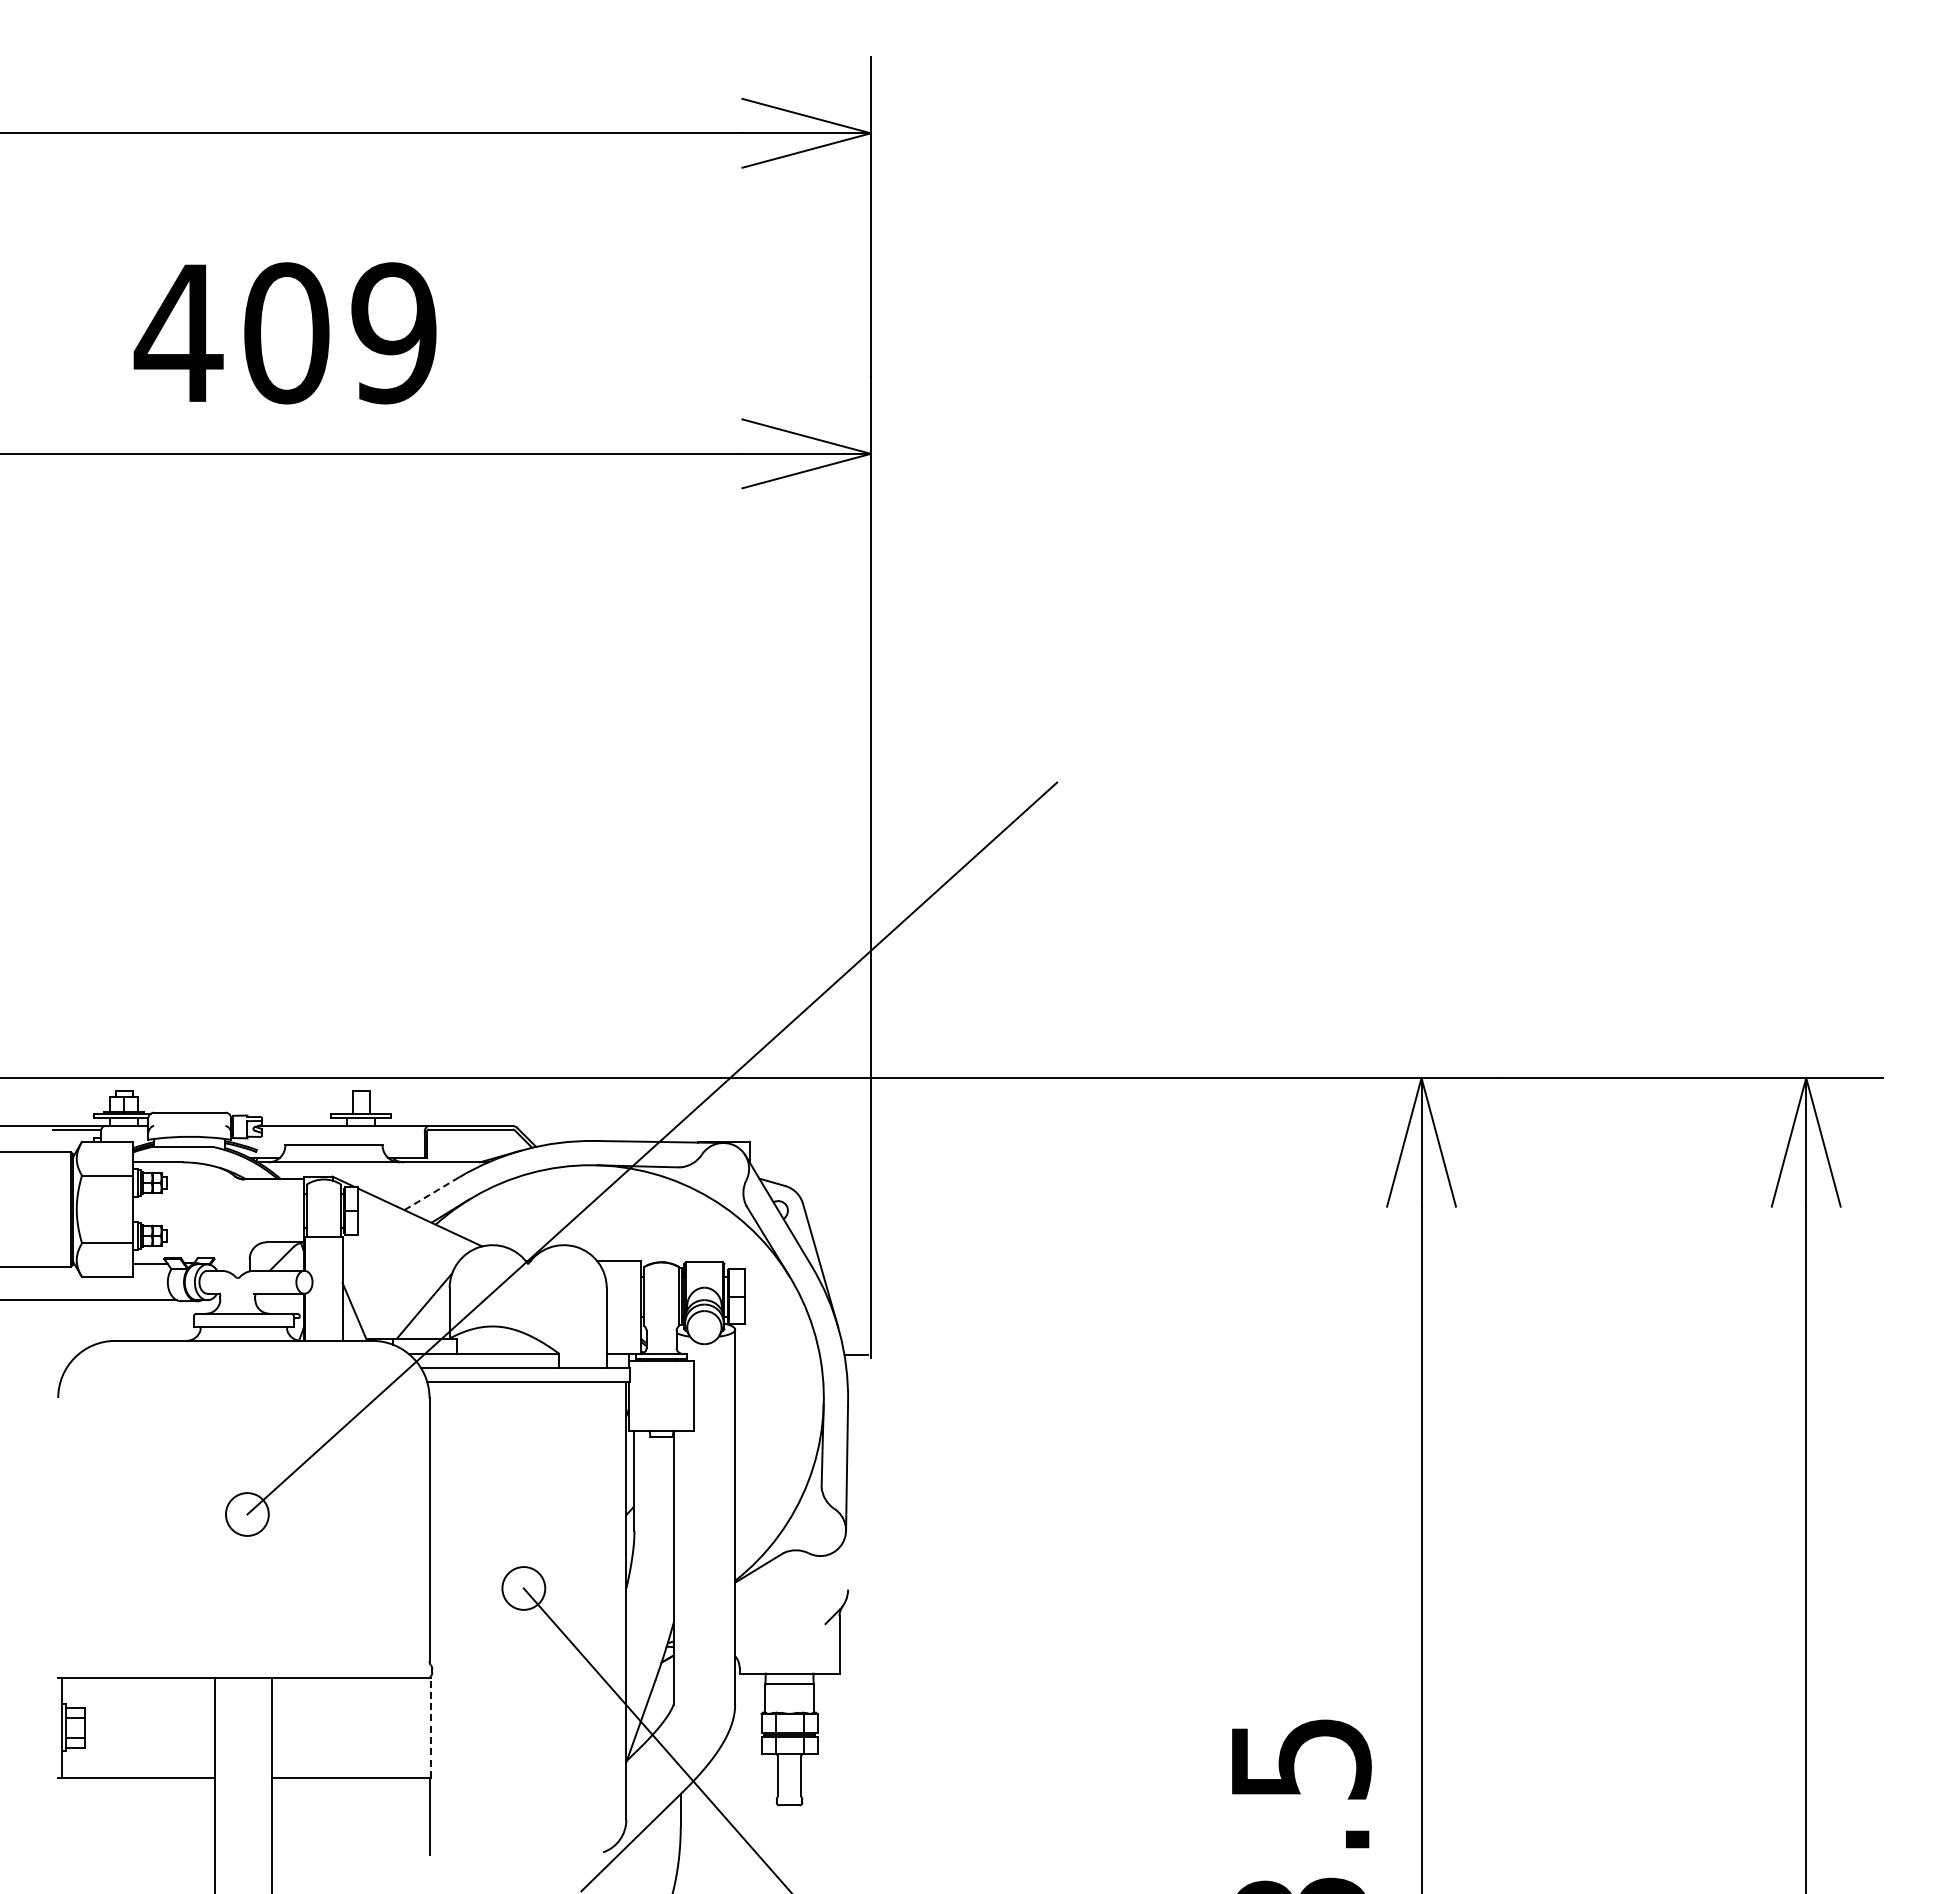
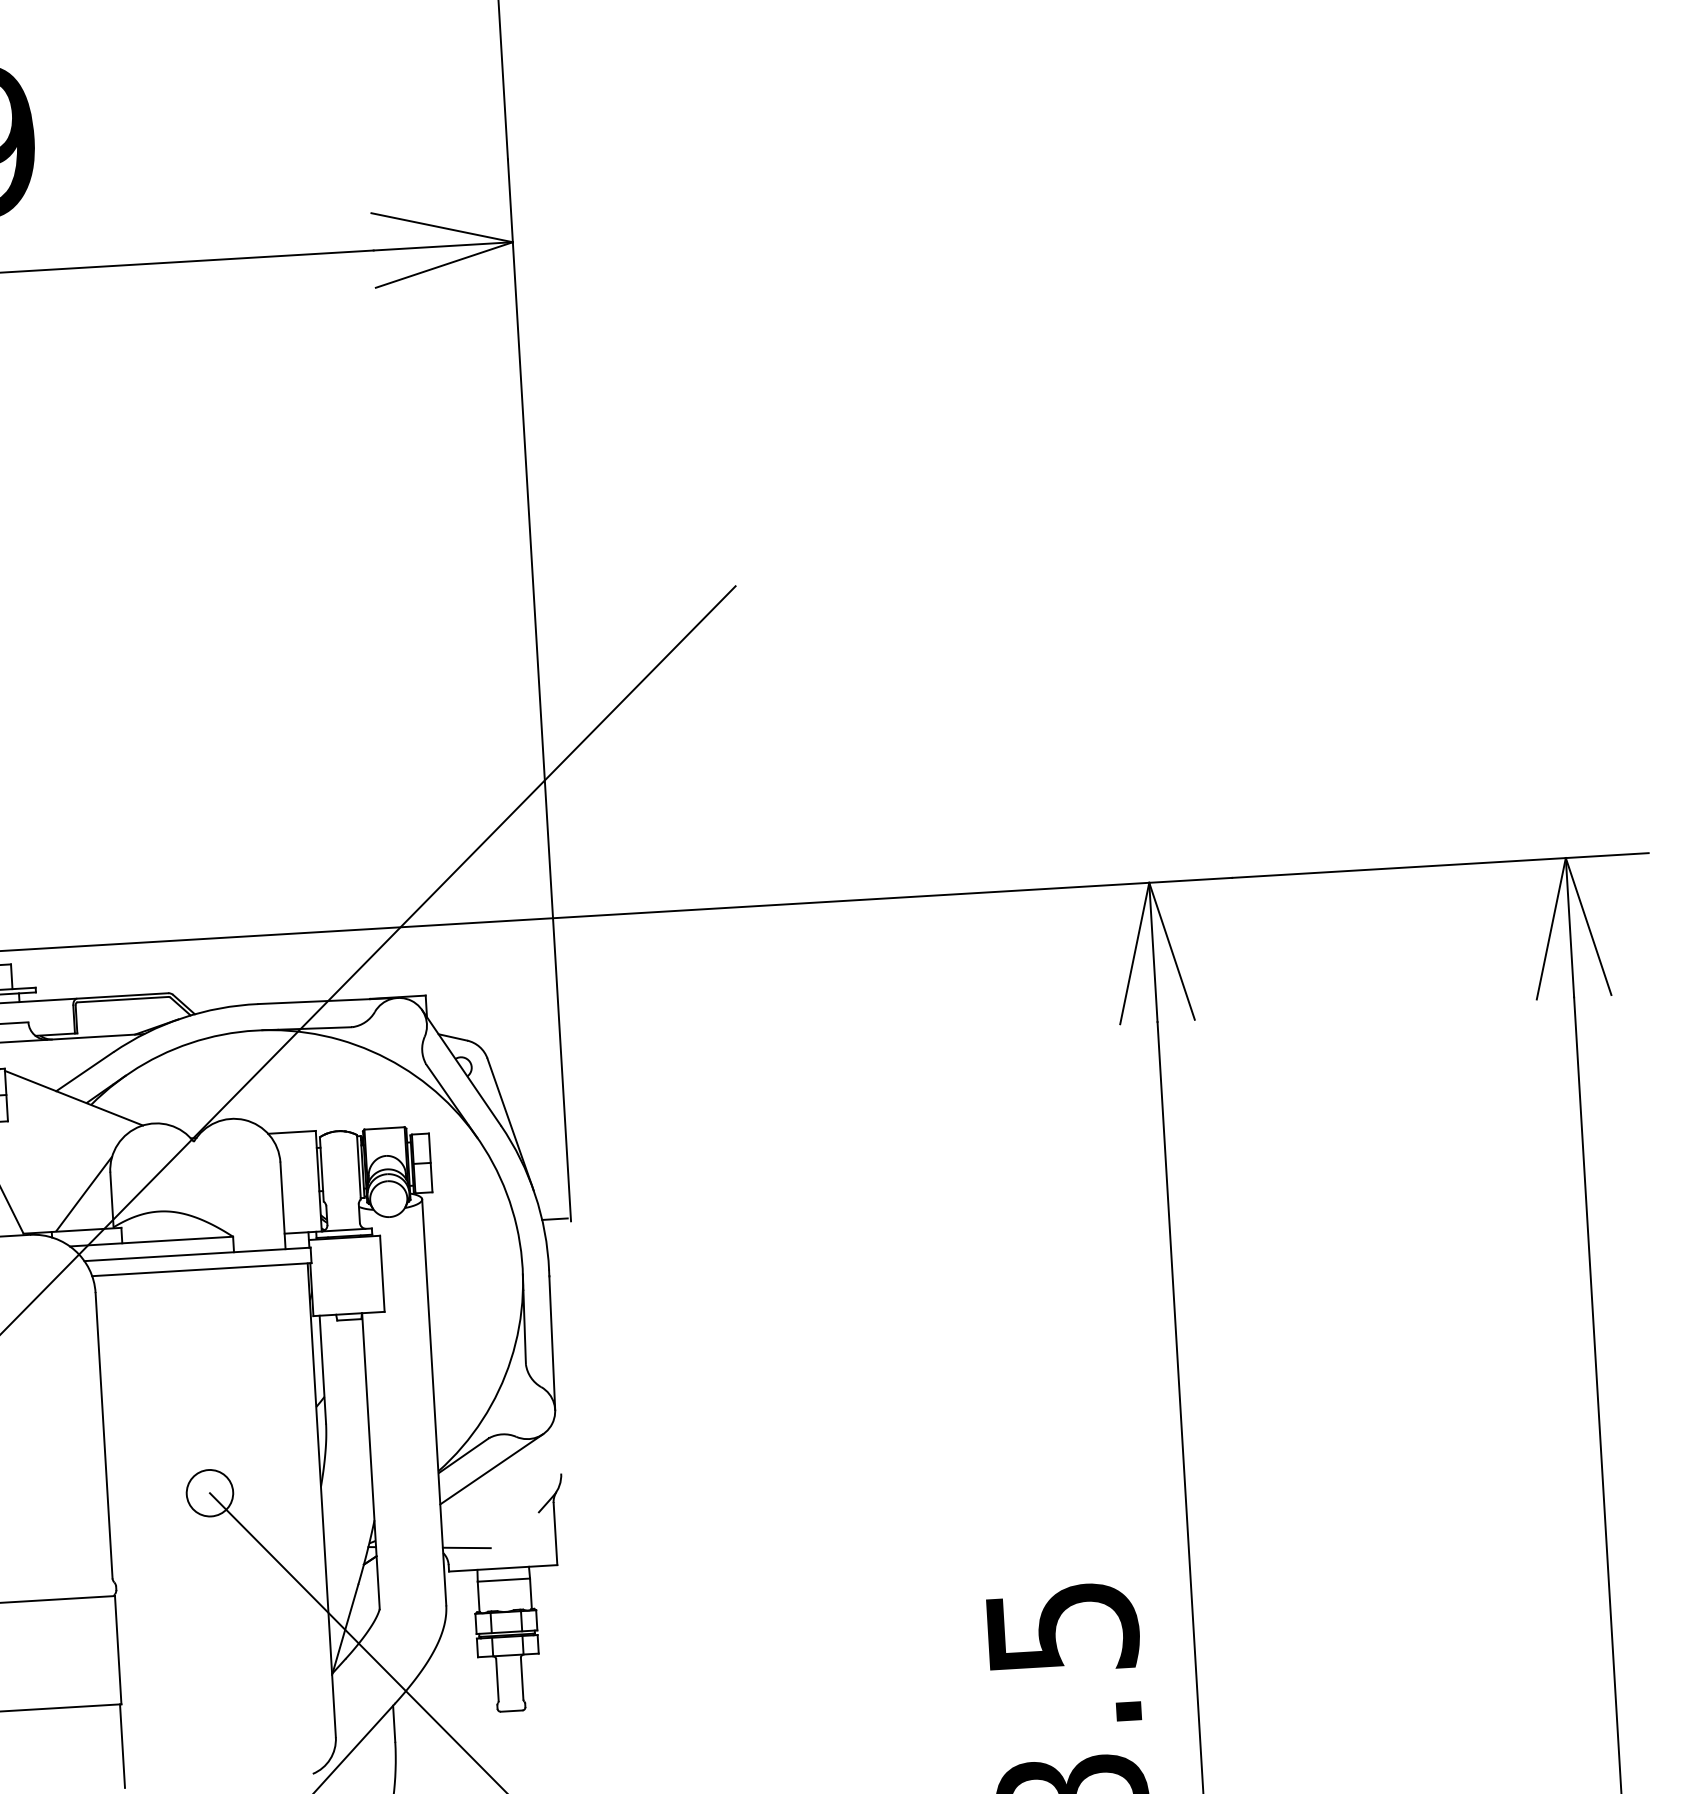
line: (431, 1193) -> (84, 1071), dashed -> solid
line: (784, 1581) -> (491, 1468), added
line: (757, 1652) -> (467, 1547), added
line: (430, 1727) -> (117, 1649), dashed -> solid

